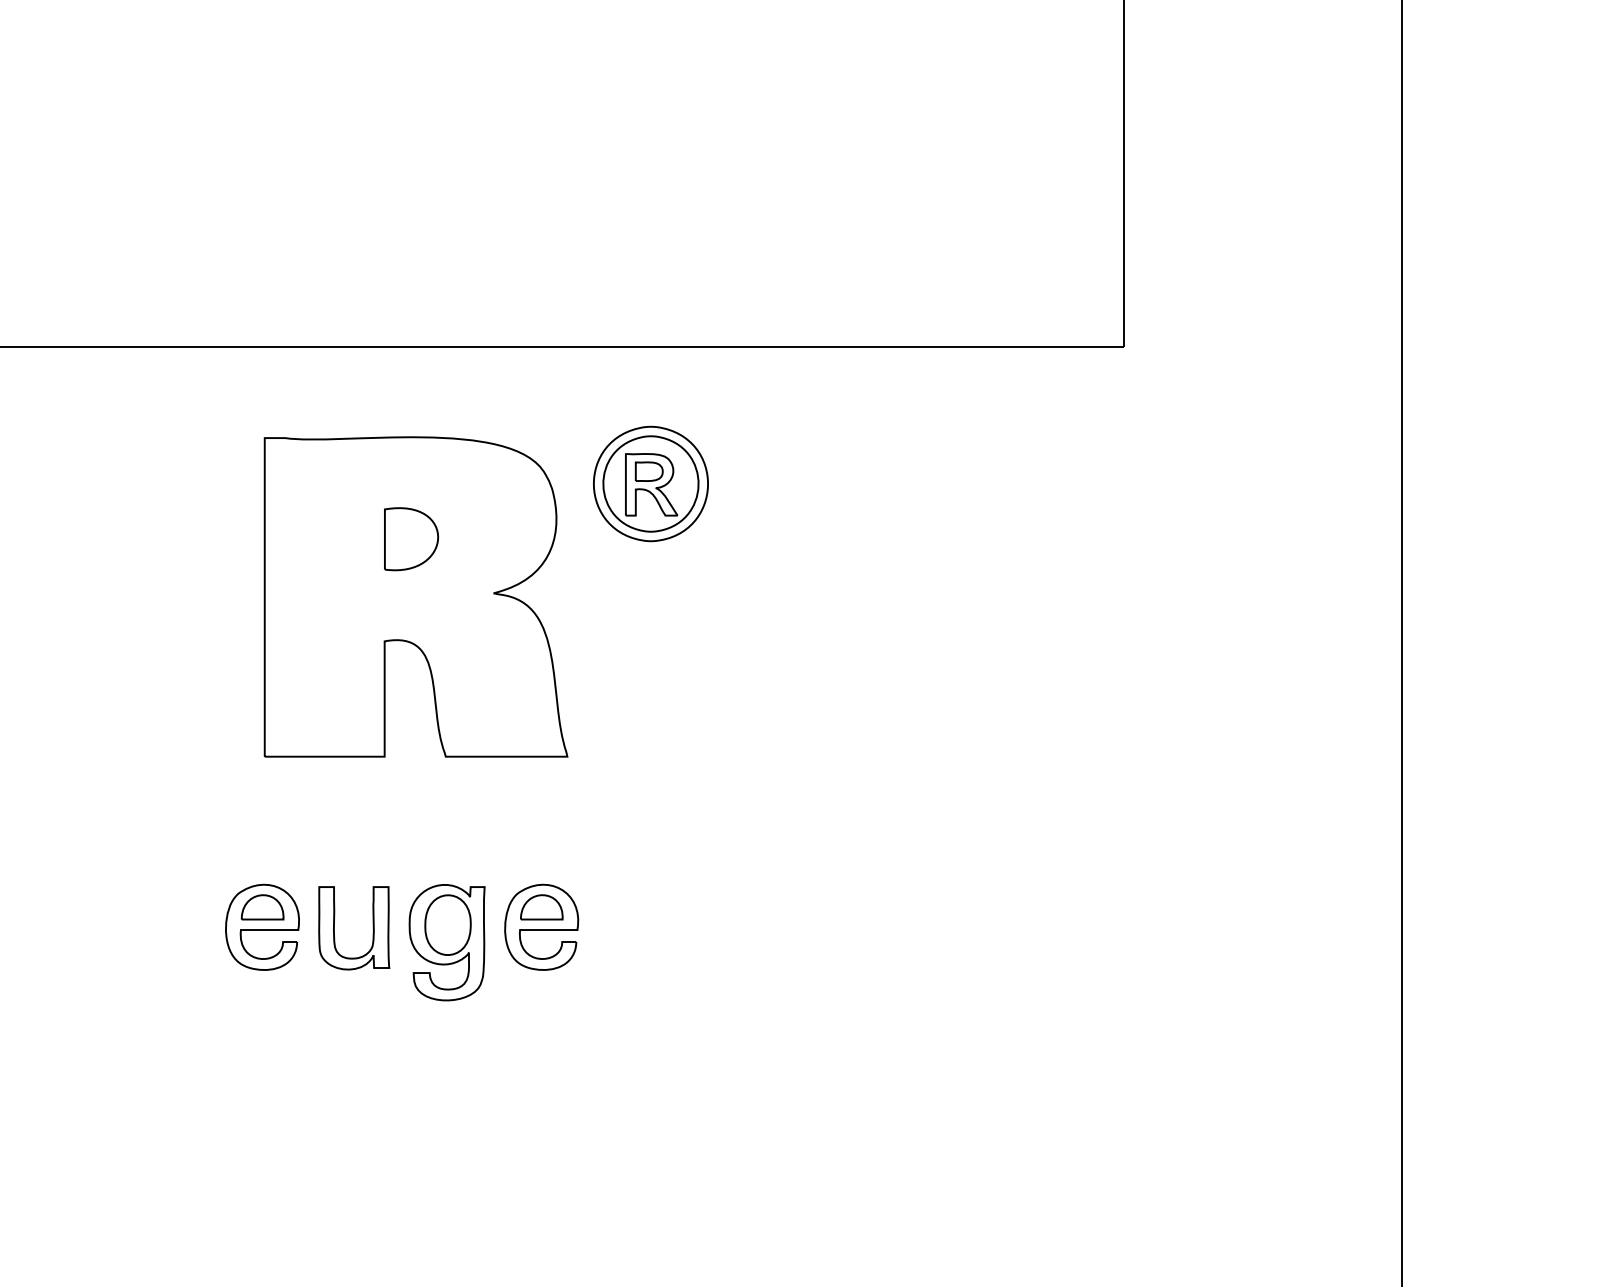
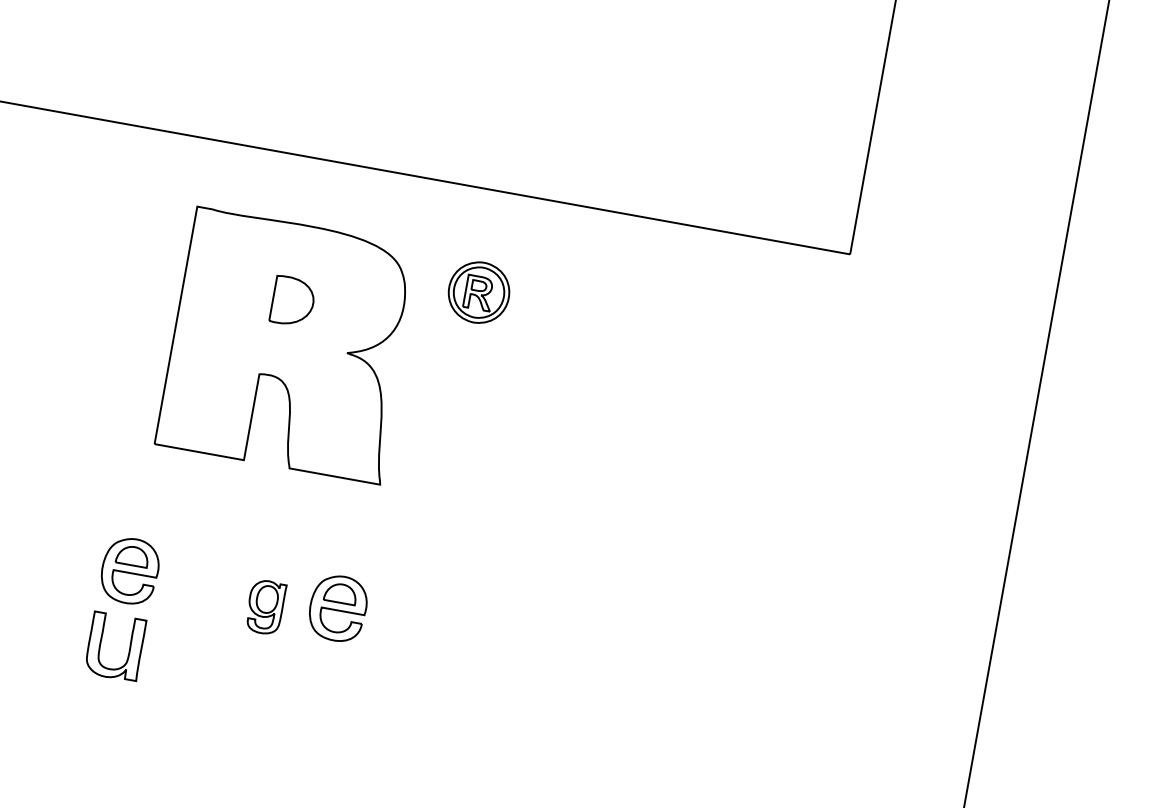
part: (650, 483) -> (478, 292), size x0.7
part: (372, 928) -> (129, 649), moved
part: (446, 942) -> (265, 606), size x0.6

